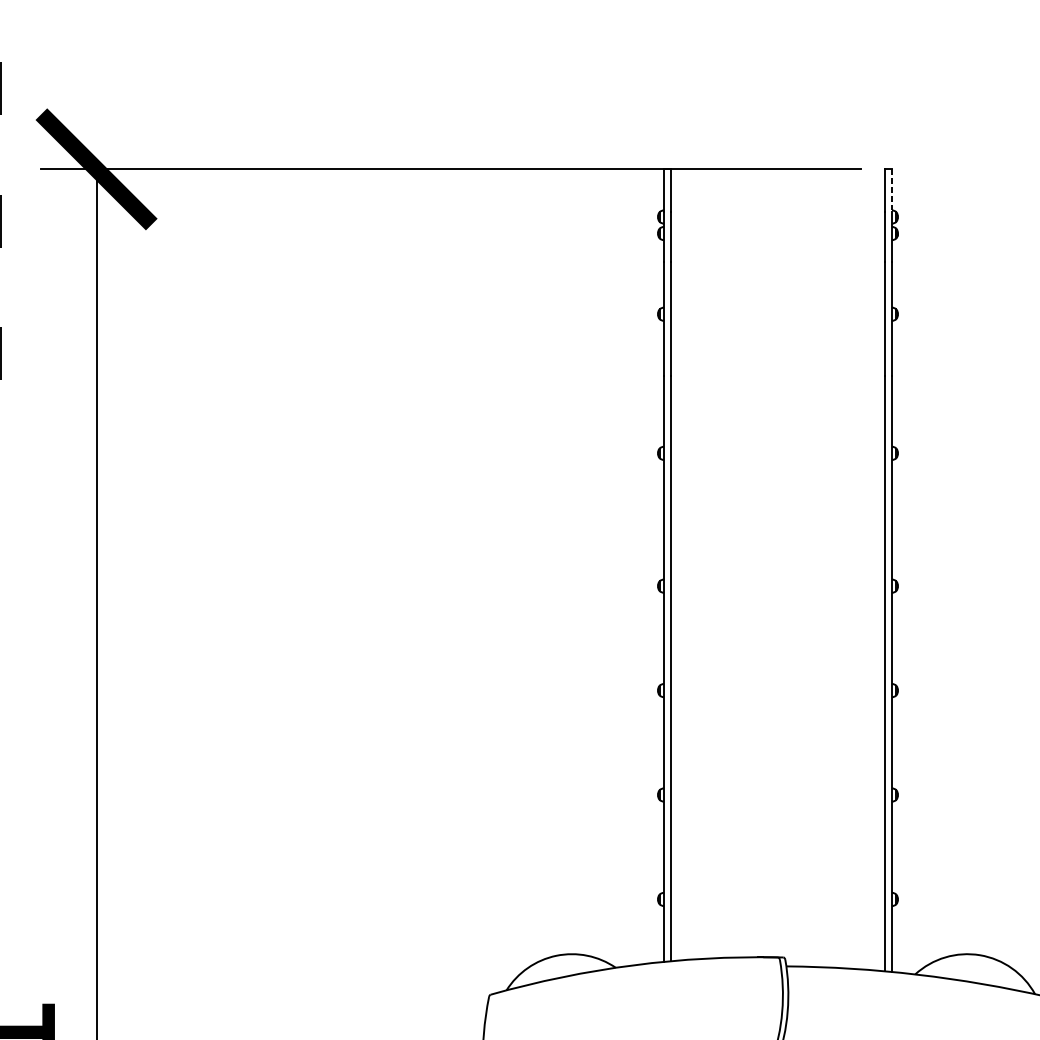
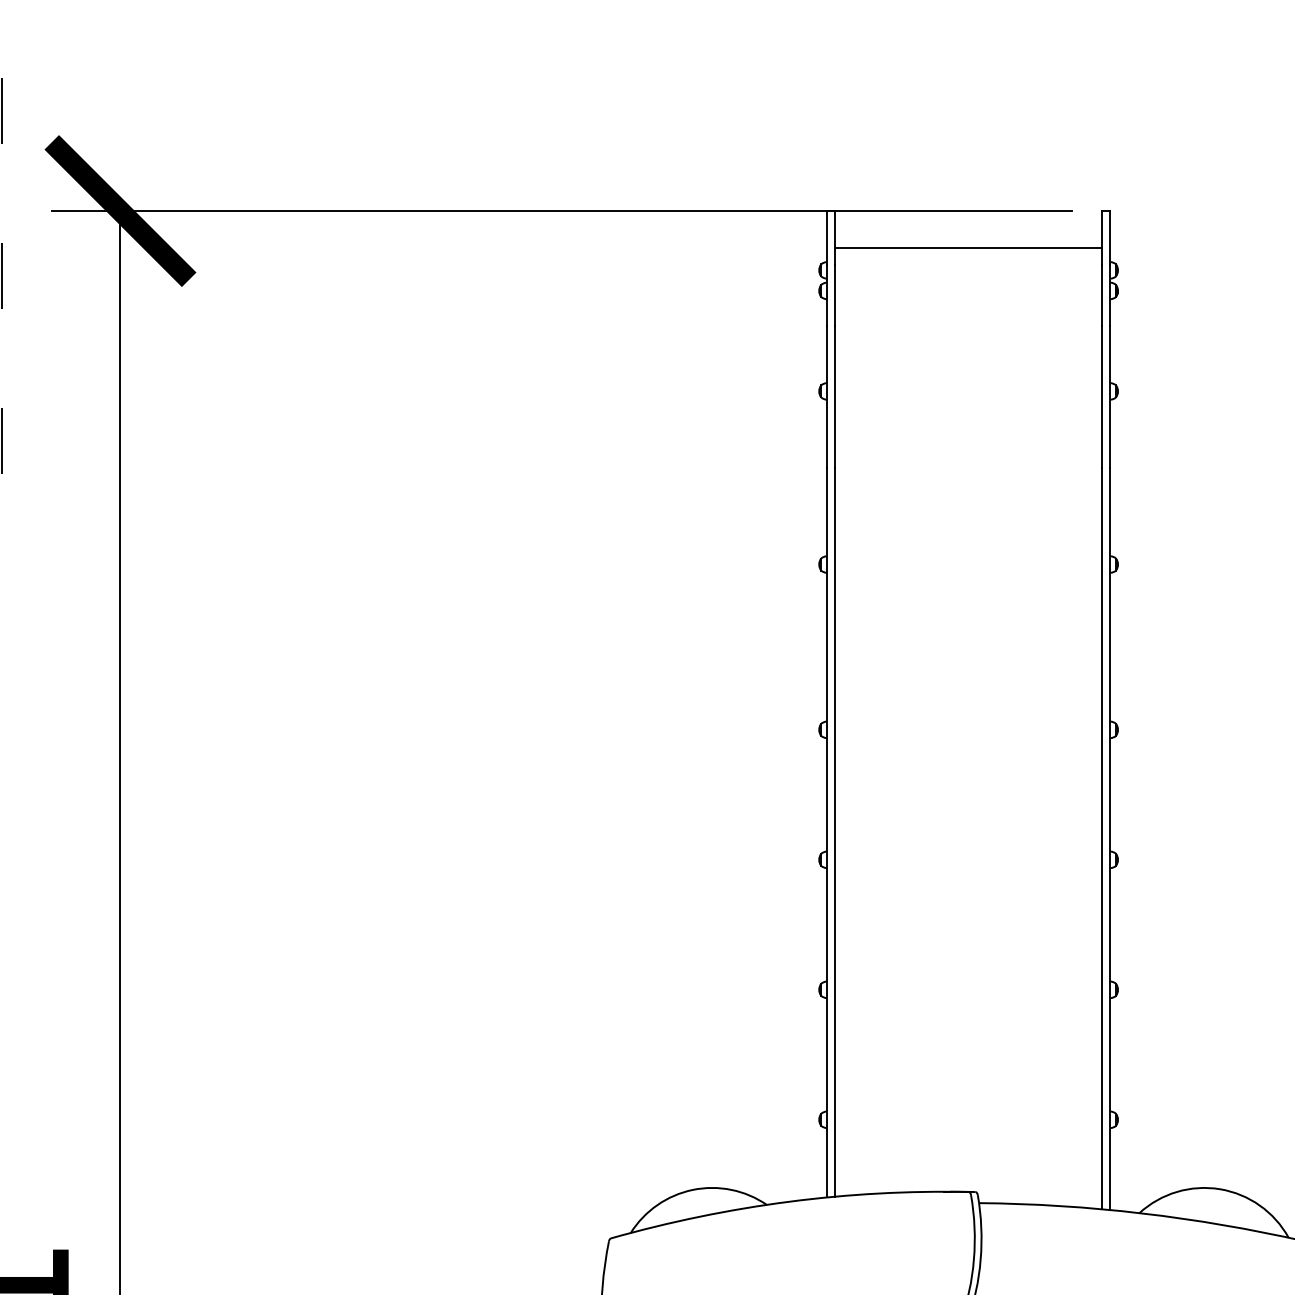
line: (891, 190) -> (1110, 237), dashed -> solid
line: (777, 199) -> (968, 248), added

